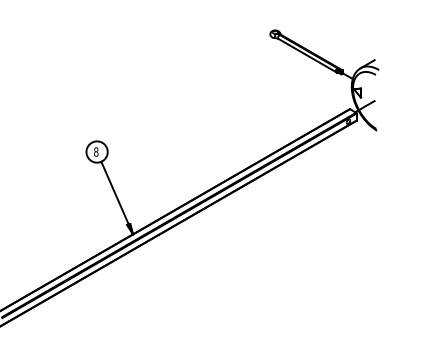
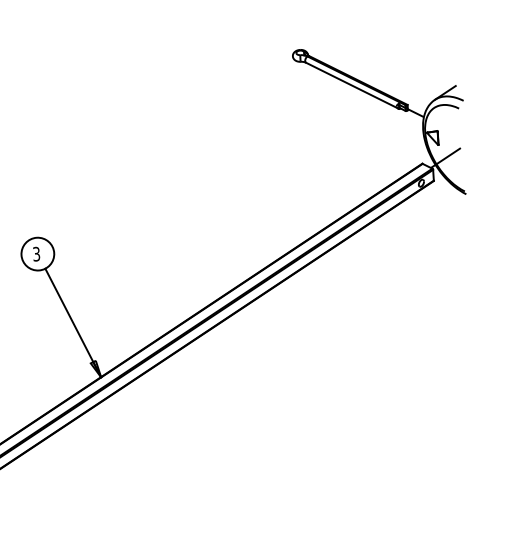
text: (96, 151) -> (36, 253), 8 -> 3

